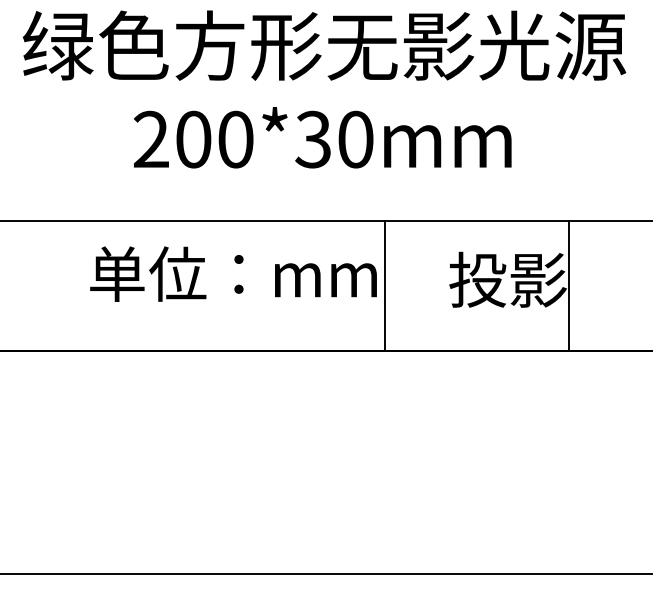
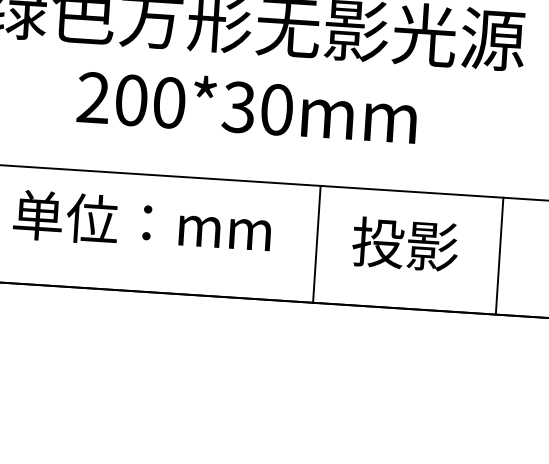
text: (233, 273) -> (142, 221), moved
line: (384, 285) -> (316, 243), moved
line: (569, 285) -> (499, 255), moved

